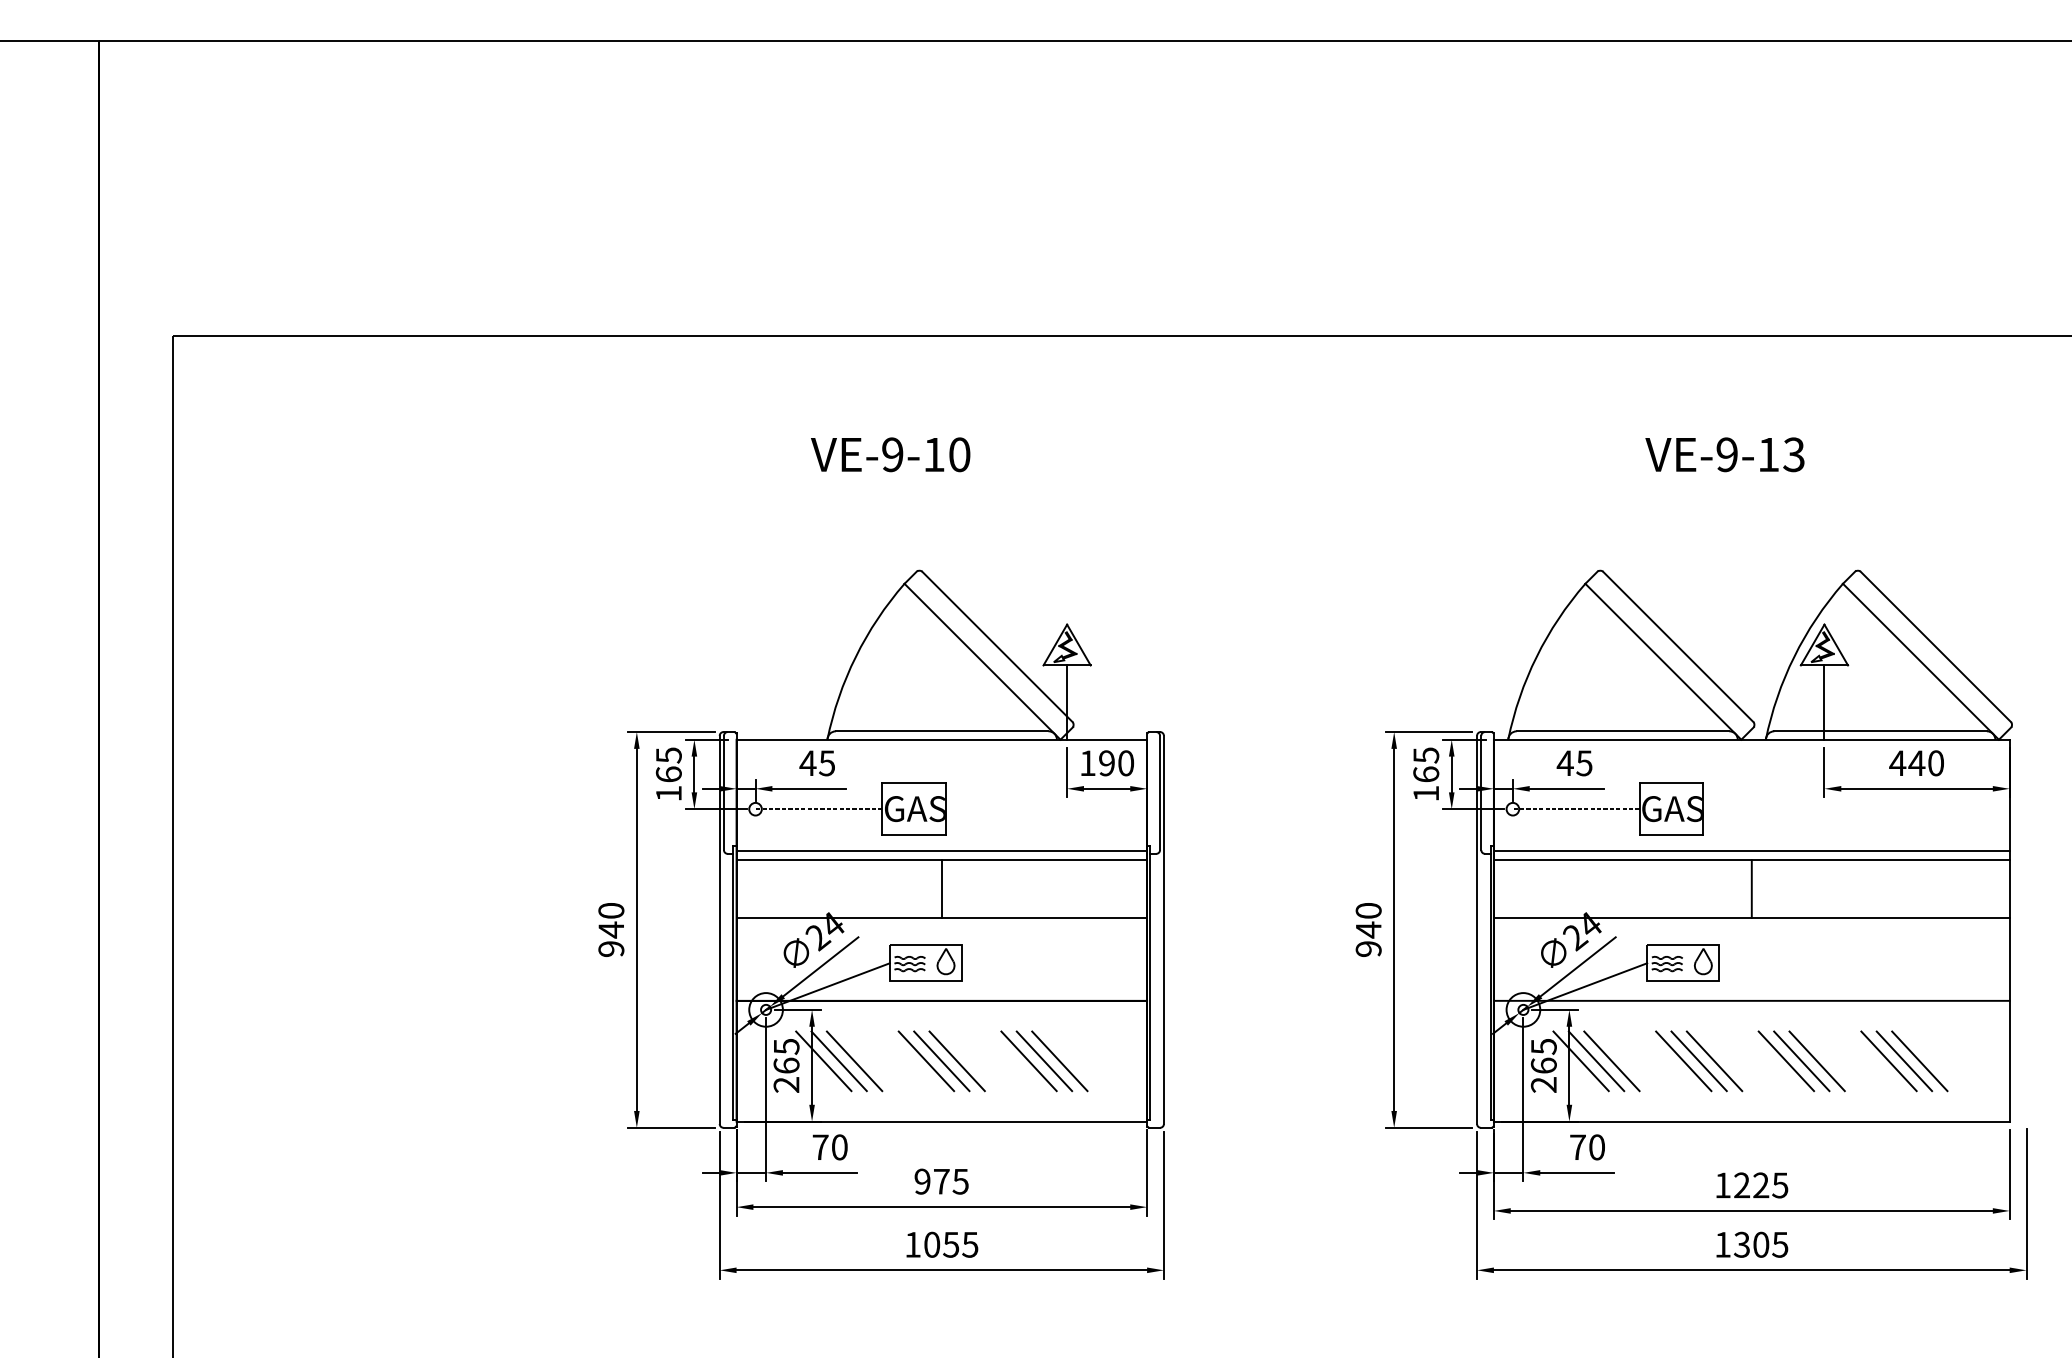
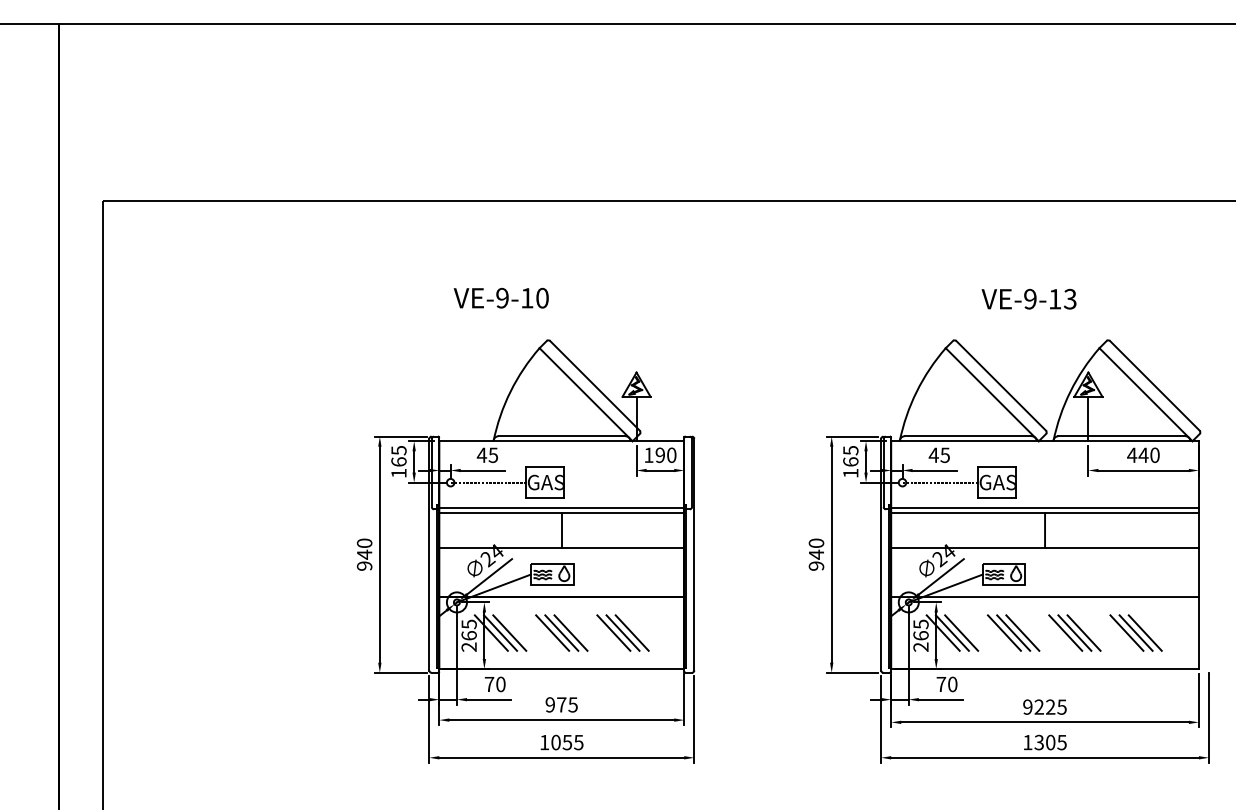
text: (889, 453) -> (500, 297), moved
text: (1724, 453) -> (1028, 298), moved
text: (1722, 1184) -> (1027, 706), 1225 -> 9225

